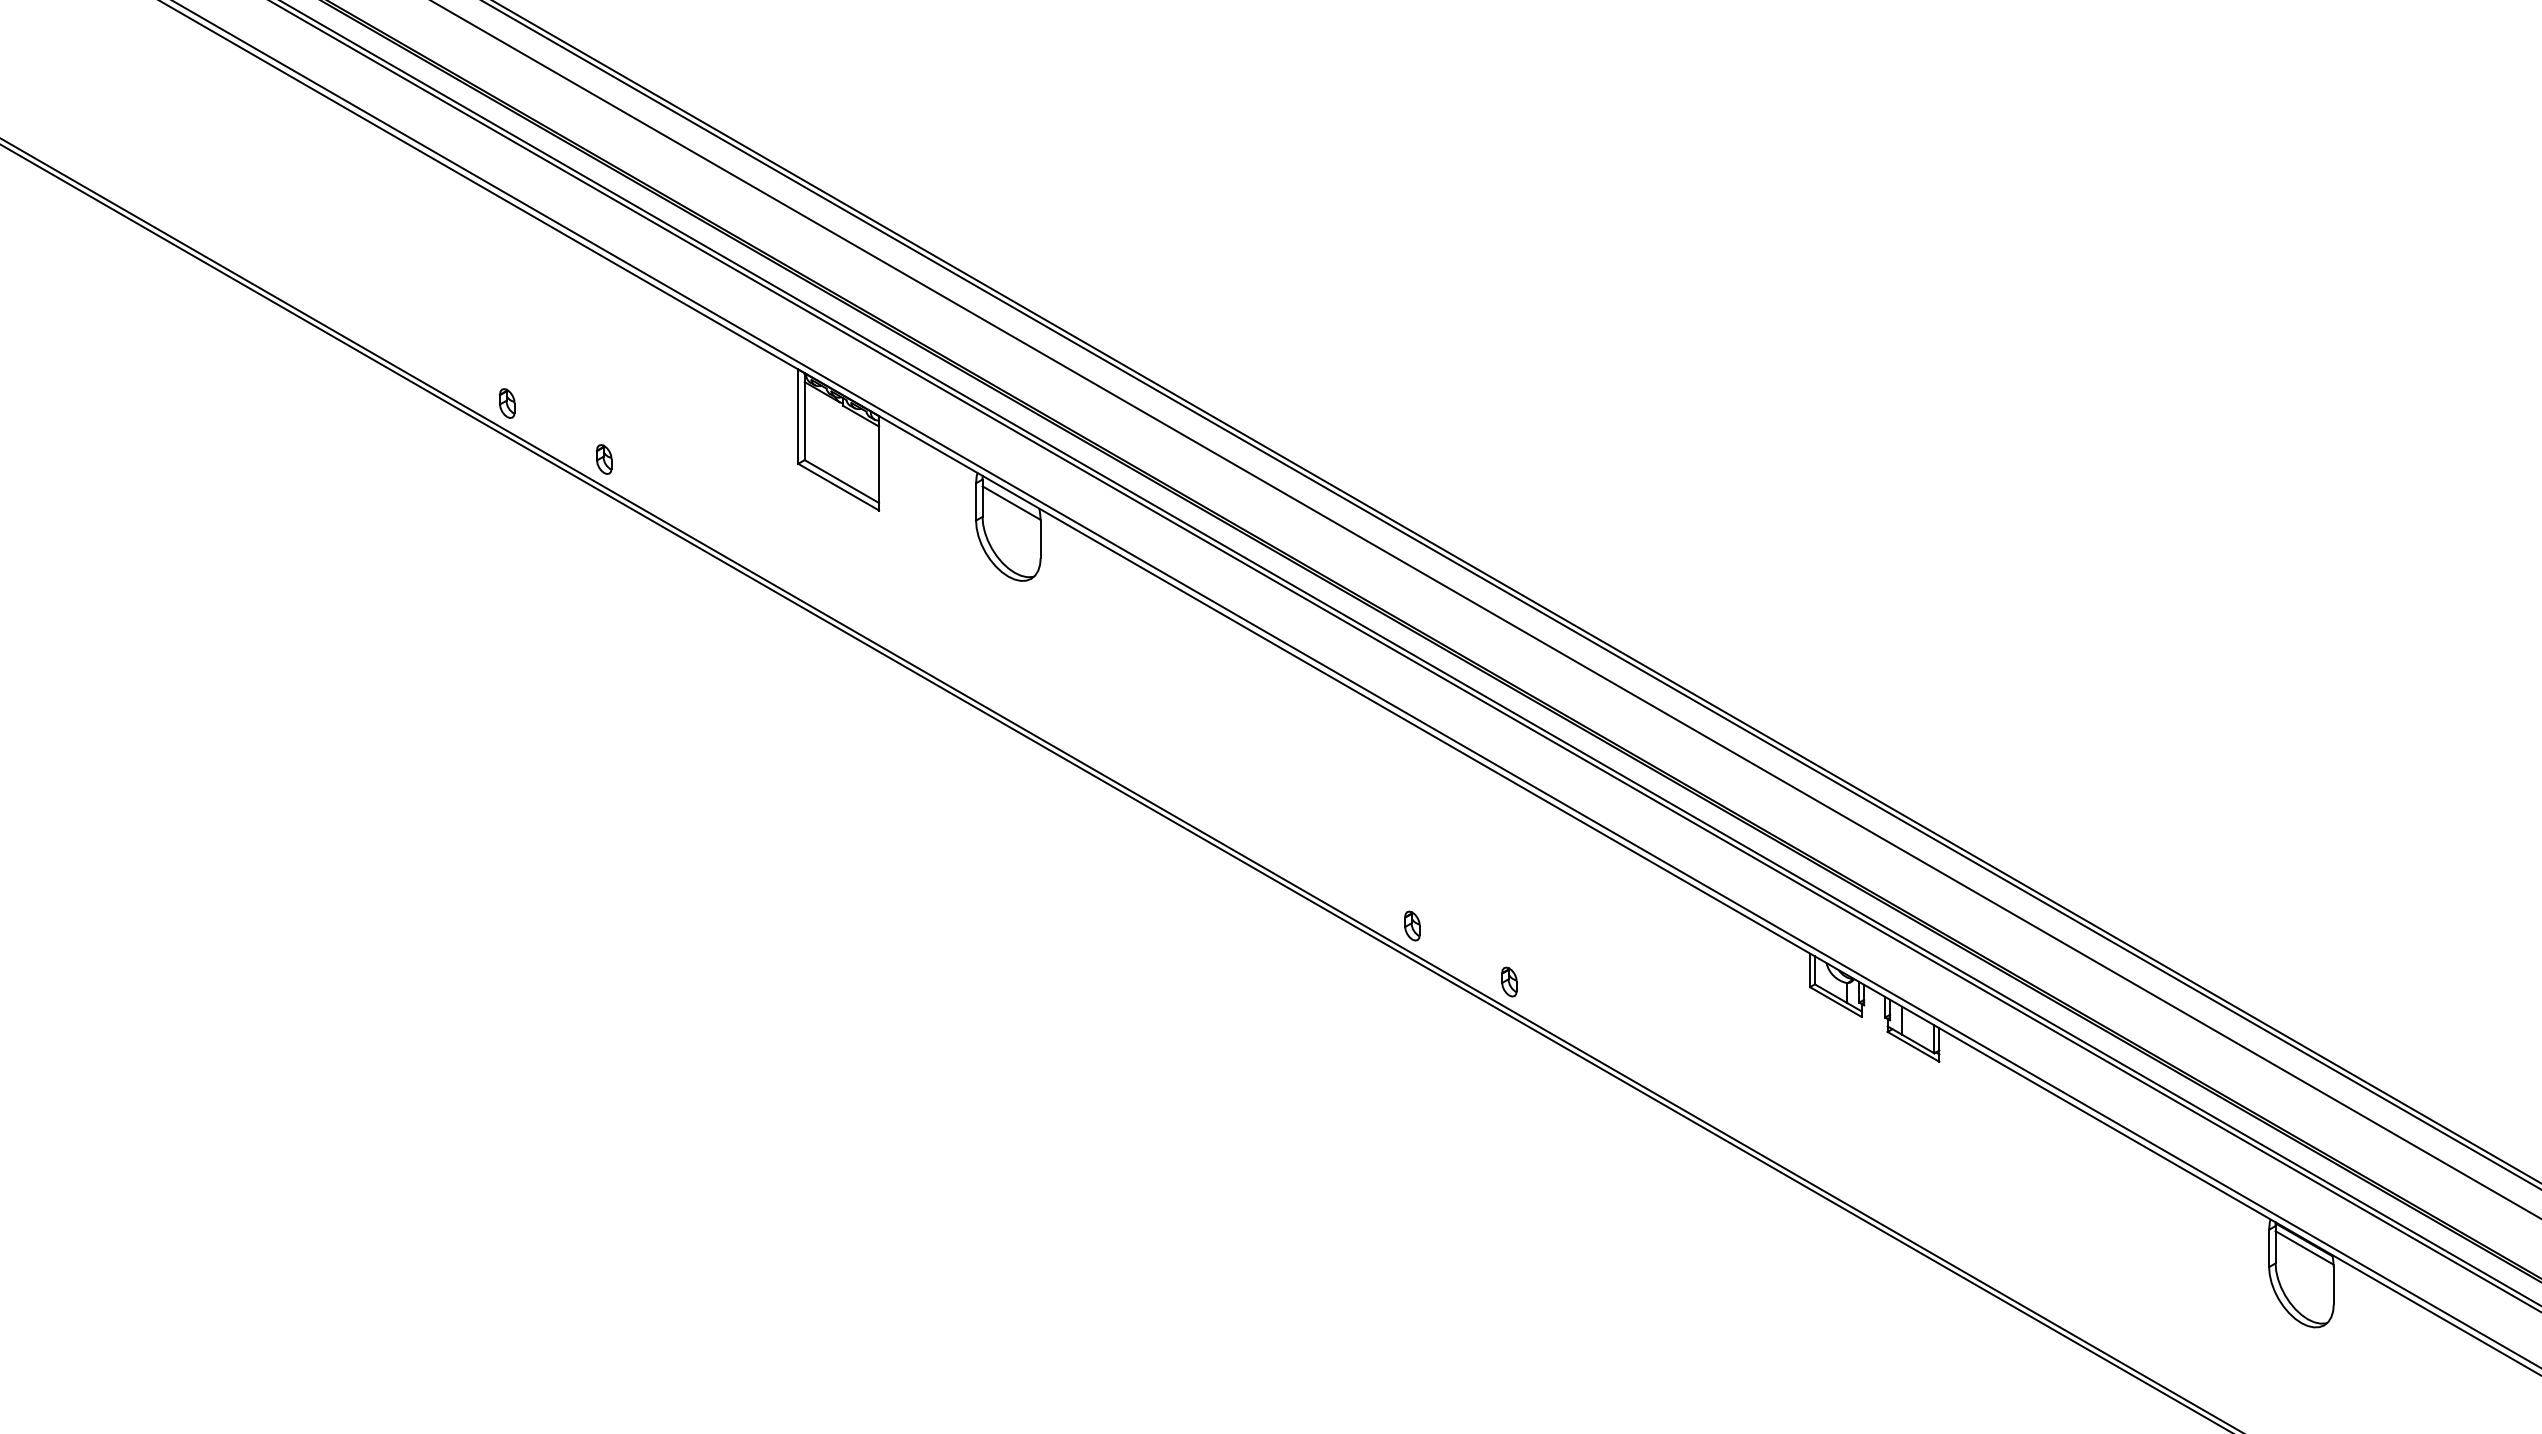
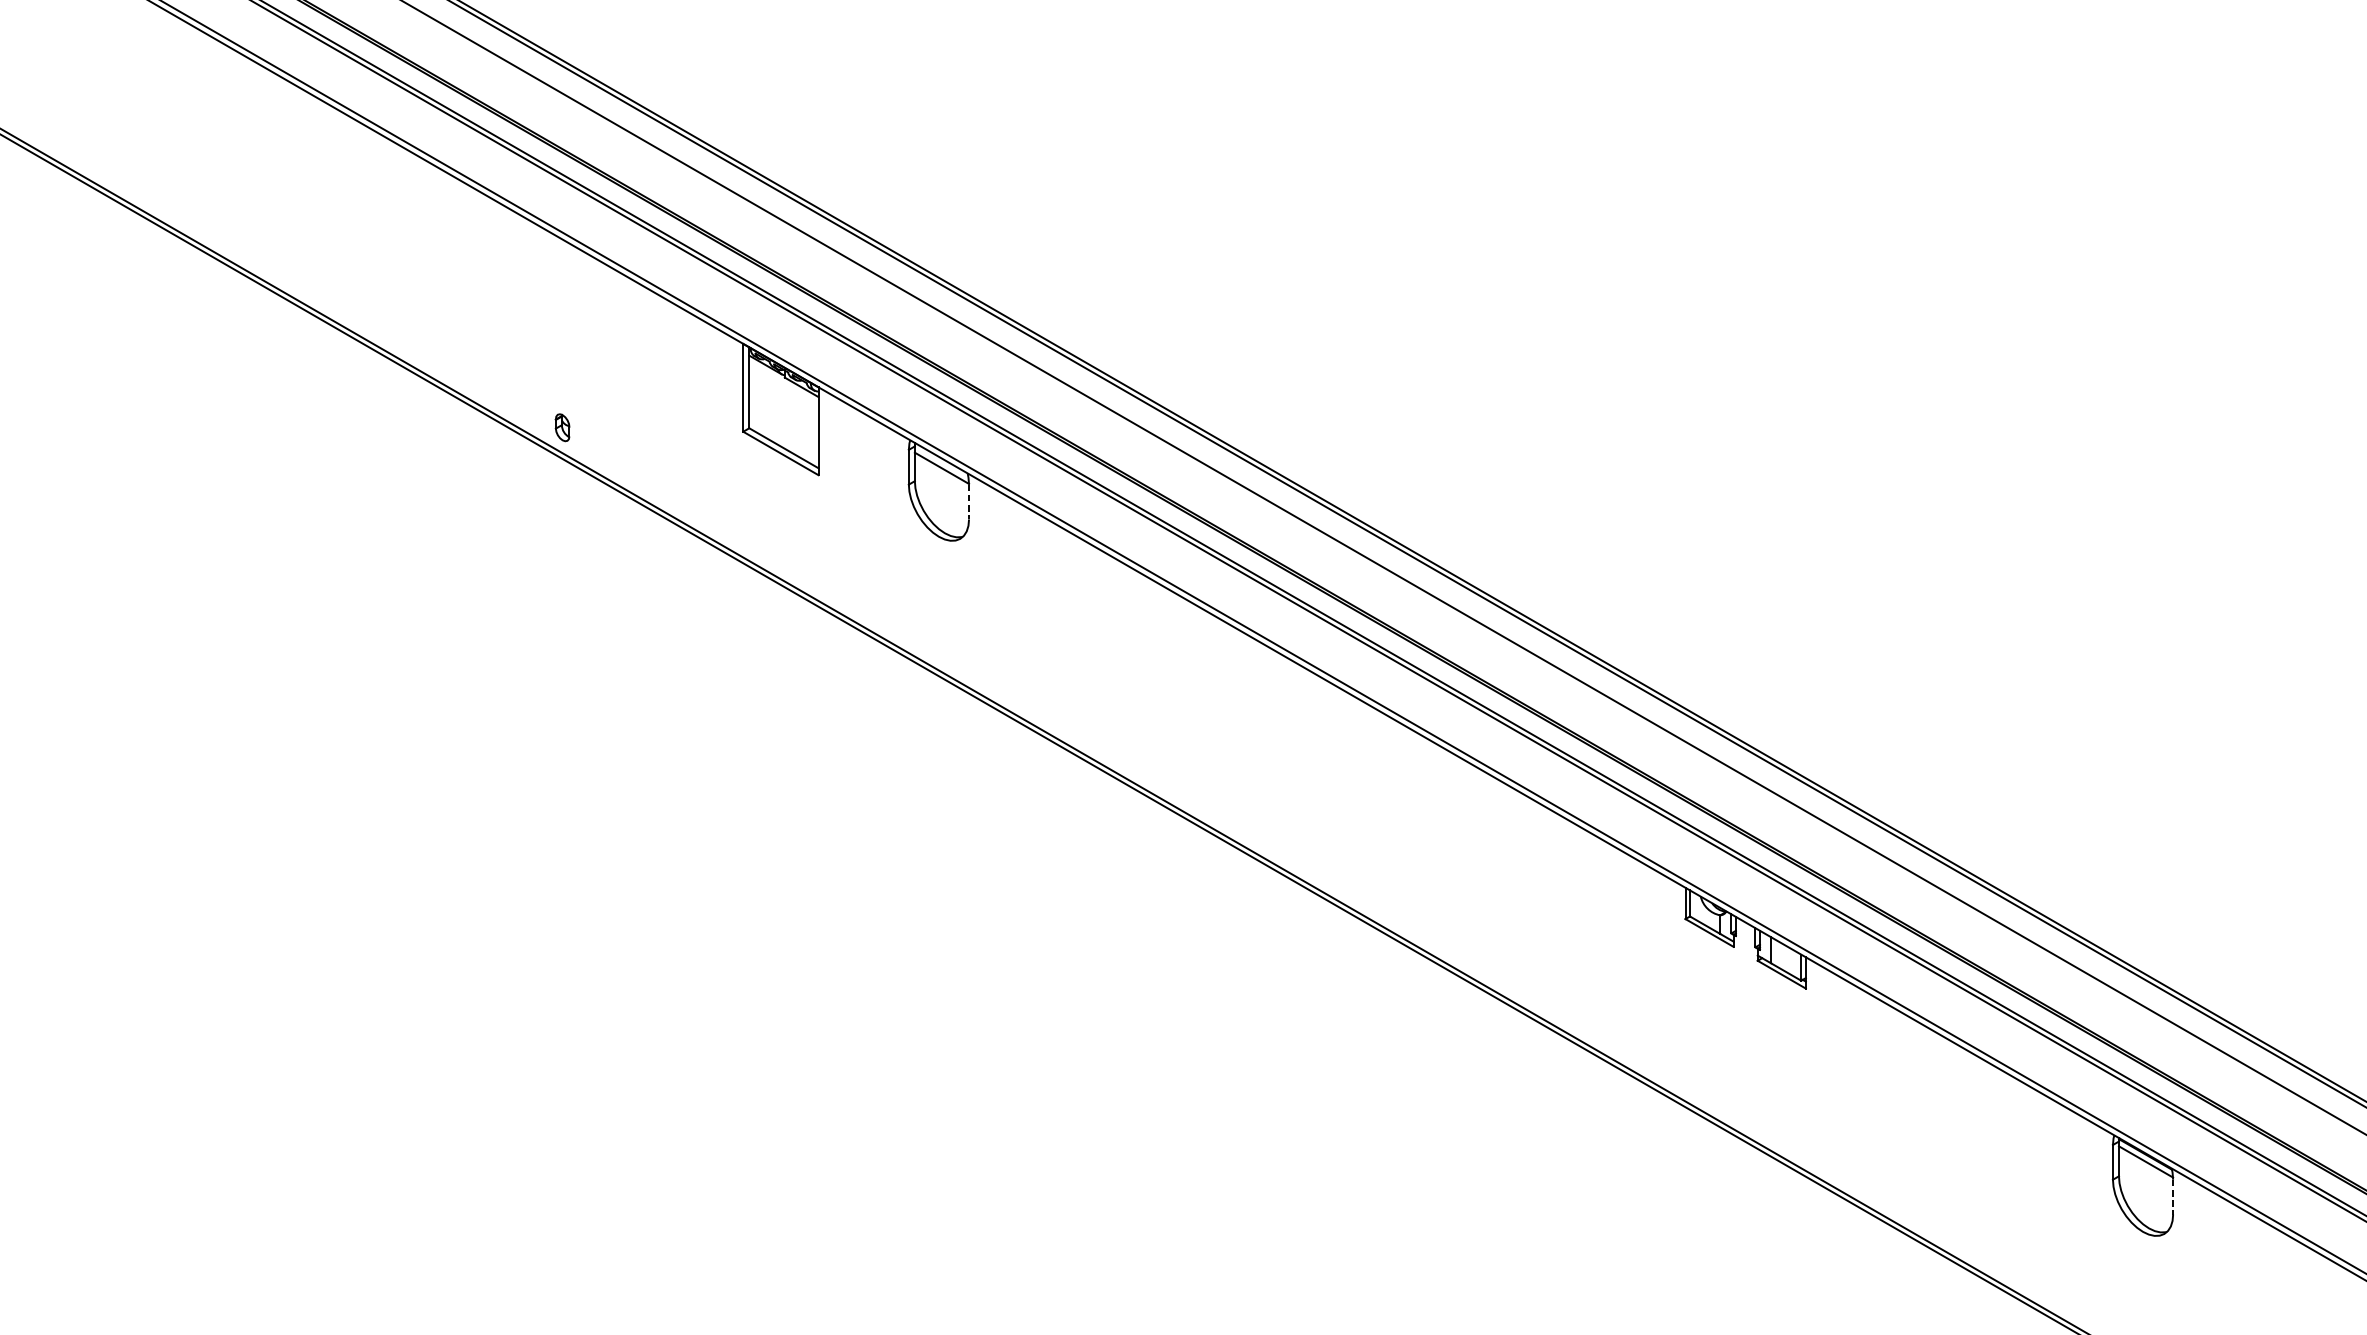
part: (506, 403) -> (471, 375), removed
line: (1040, 539) -> (968, 502), solid -> dashed
part: (1412, 925) -> (1315, 861), removed
part: (1509, 981) -> (1405, 913), removed
line: (2333, 1285) -> (2172, 1196), solid -> dashed

